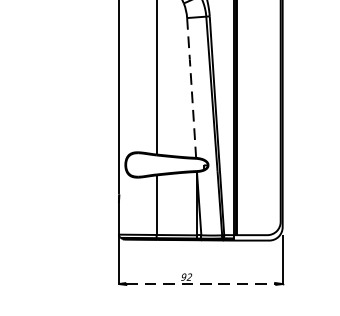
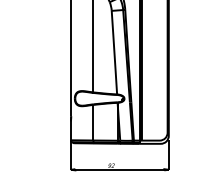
line: (191, 89) -> (114, 53), dashed -> solid
line: (206, 283) -> (123, 169), dashed -> solid

